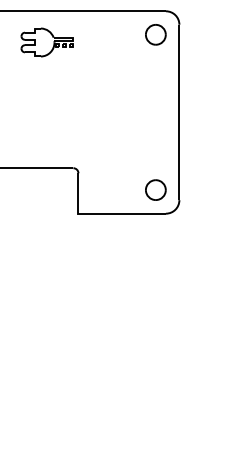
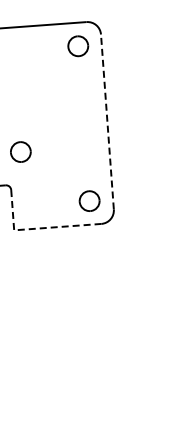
line: (179, 112) -> (107, 122), solid -> dashed
part: (90, 135) -> (20, 151), added
line: (101, 213) -> (37, 228), solid -> dashed

